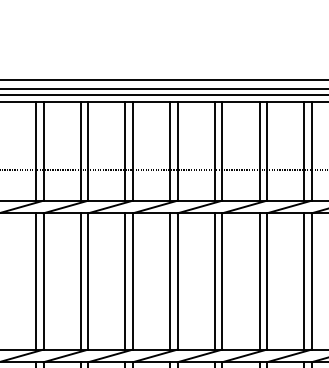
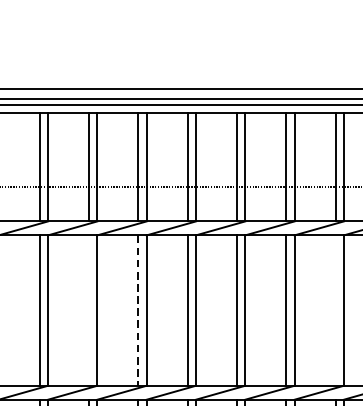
line: (80, 281) -> (88, 310), removed
line: (125, 281) -> (138, 310), solid -> dashed
line: (304, 281) -> (336, 310), removed

